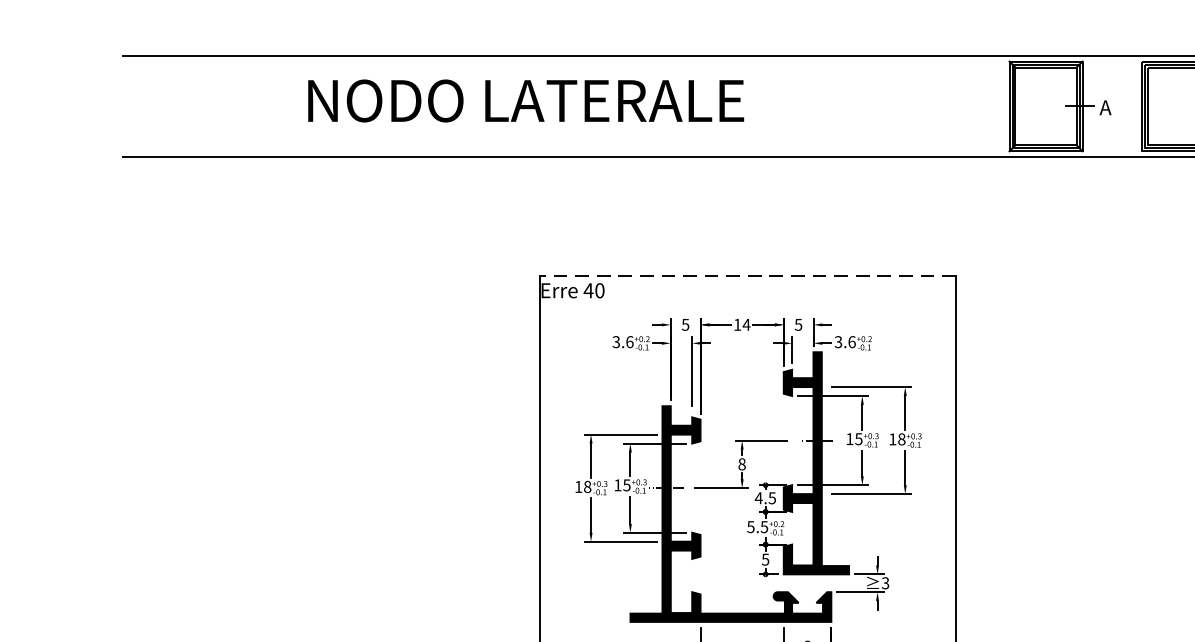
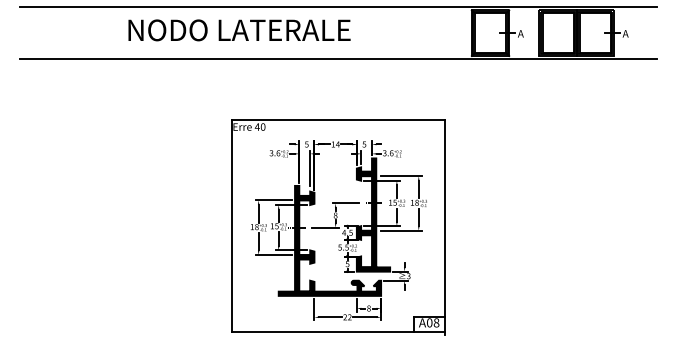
text: (526, 101) -> (239, 30), moved
line: (747, 275) -> (338, 119), dashed -> solid

